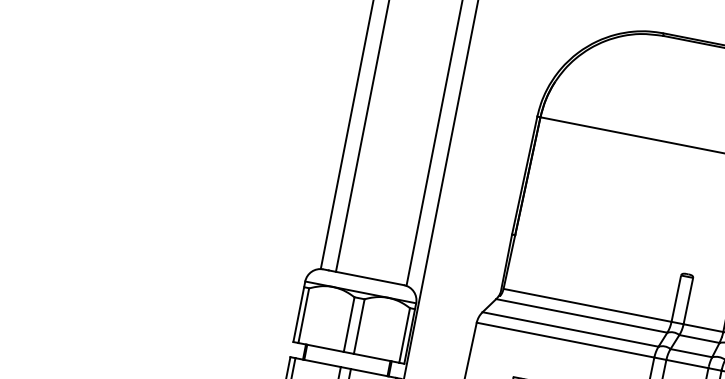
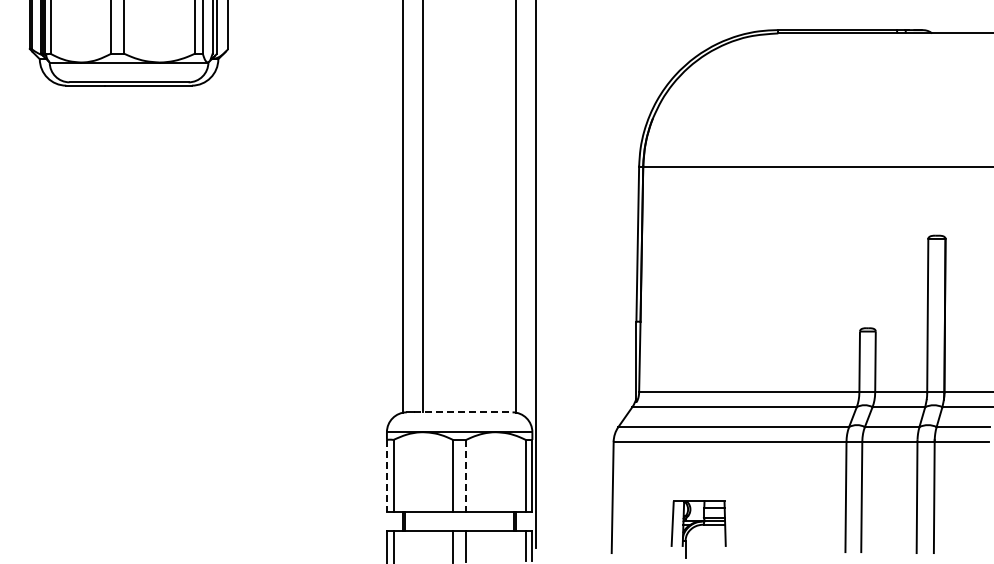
line: (366, 277) -> (463, 412), solid -> dashed
line: (298, 314) -> (386, 475), solid -> dashed
line: (359, 326) -> (466, 475), solid -> dashed

